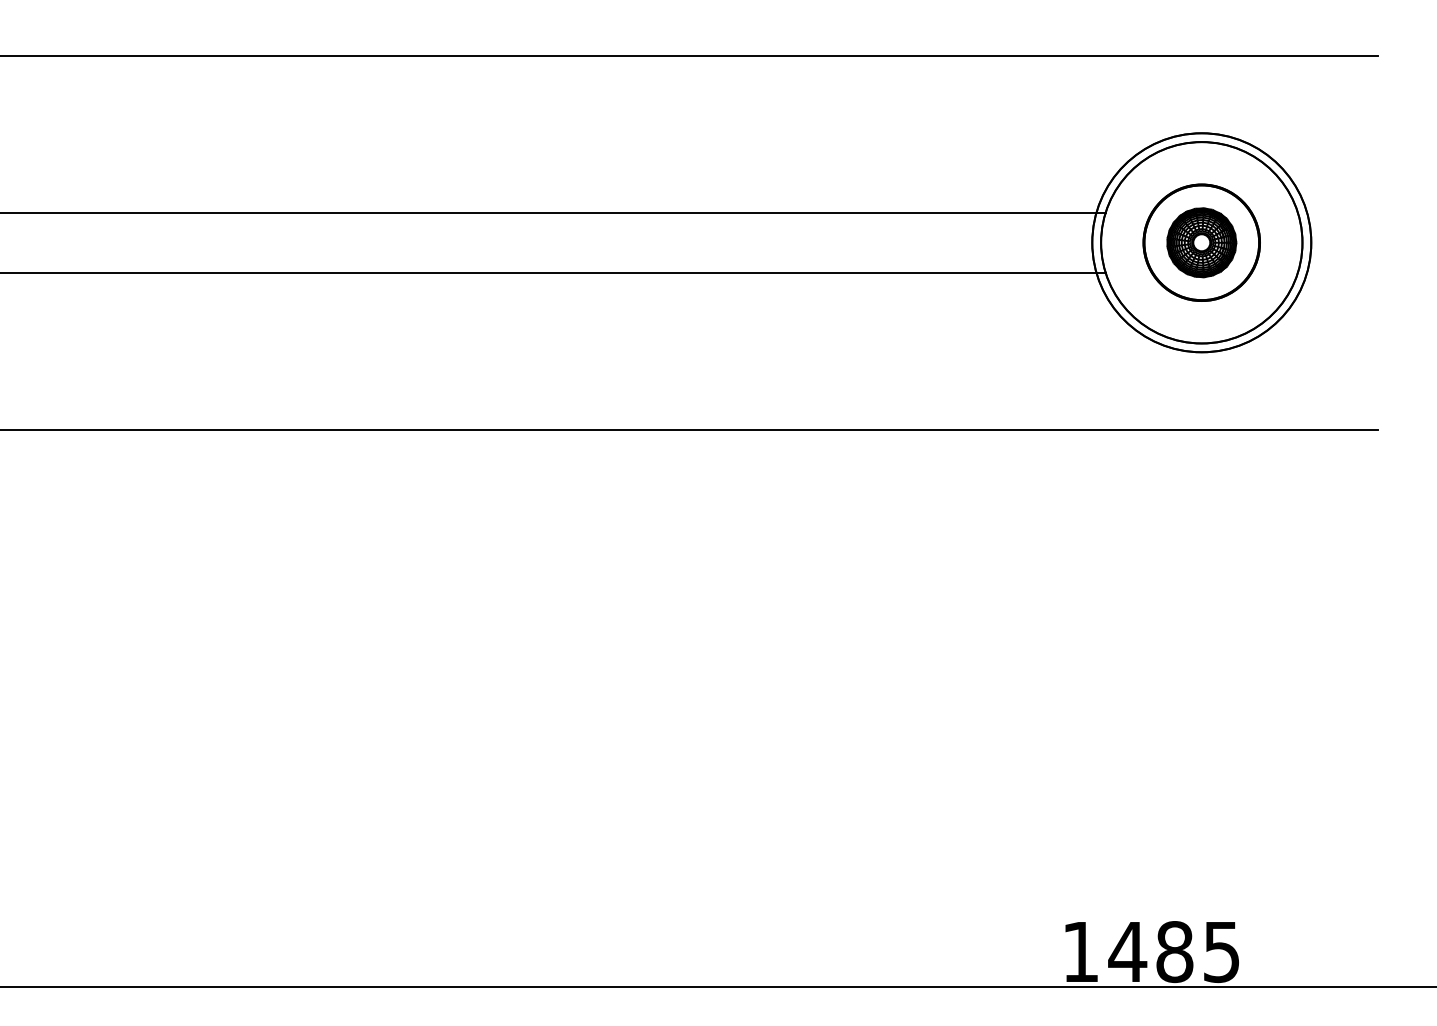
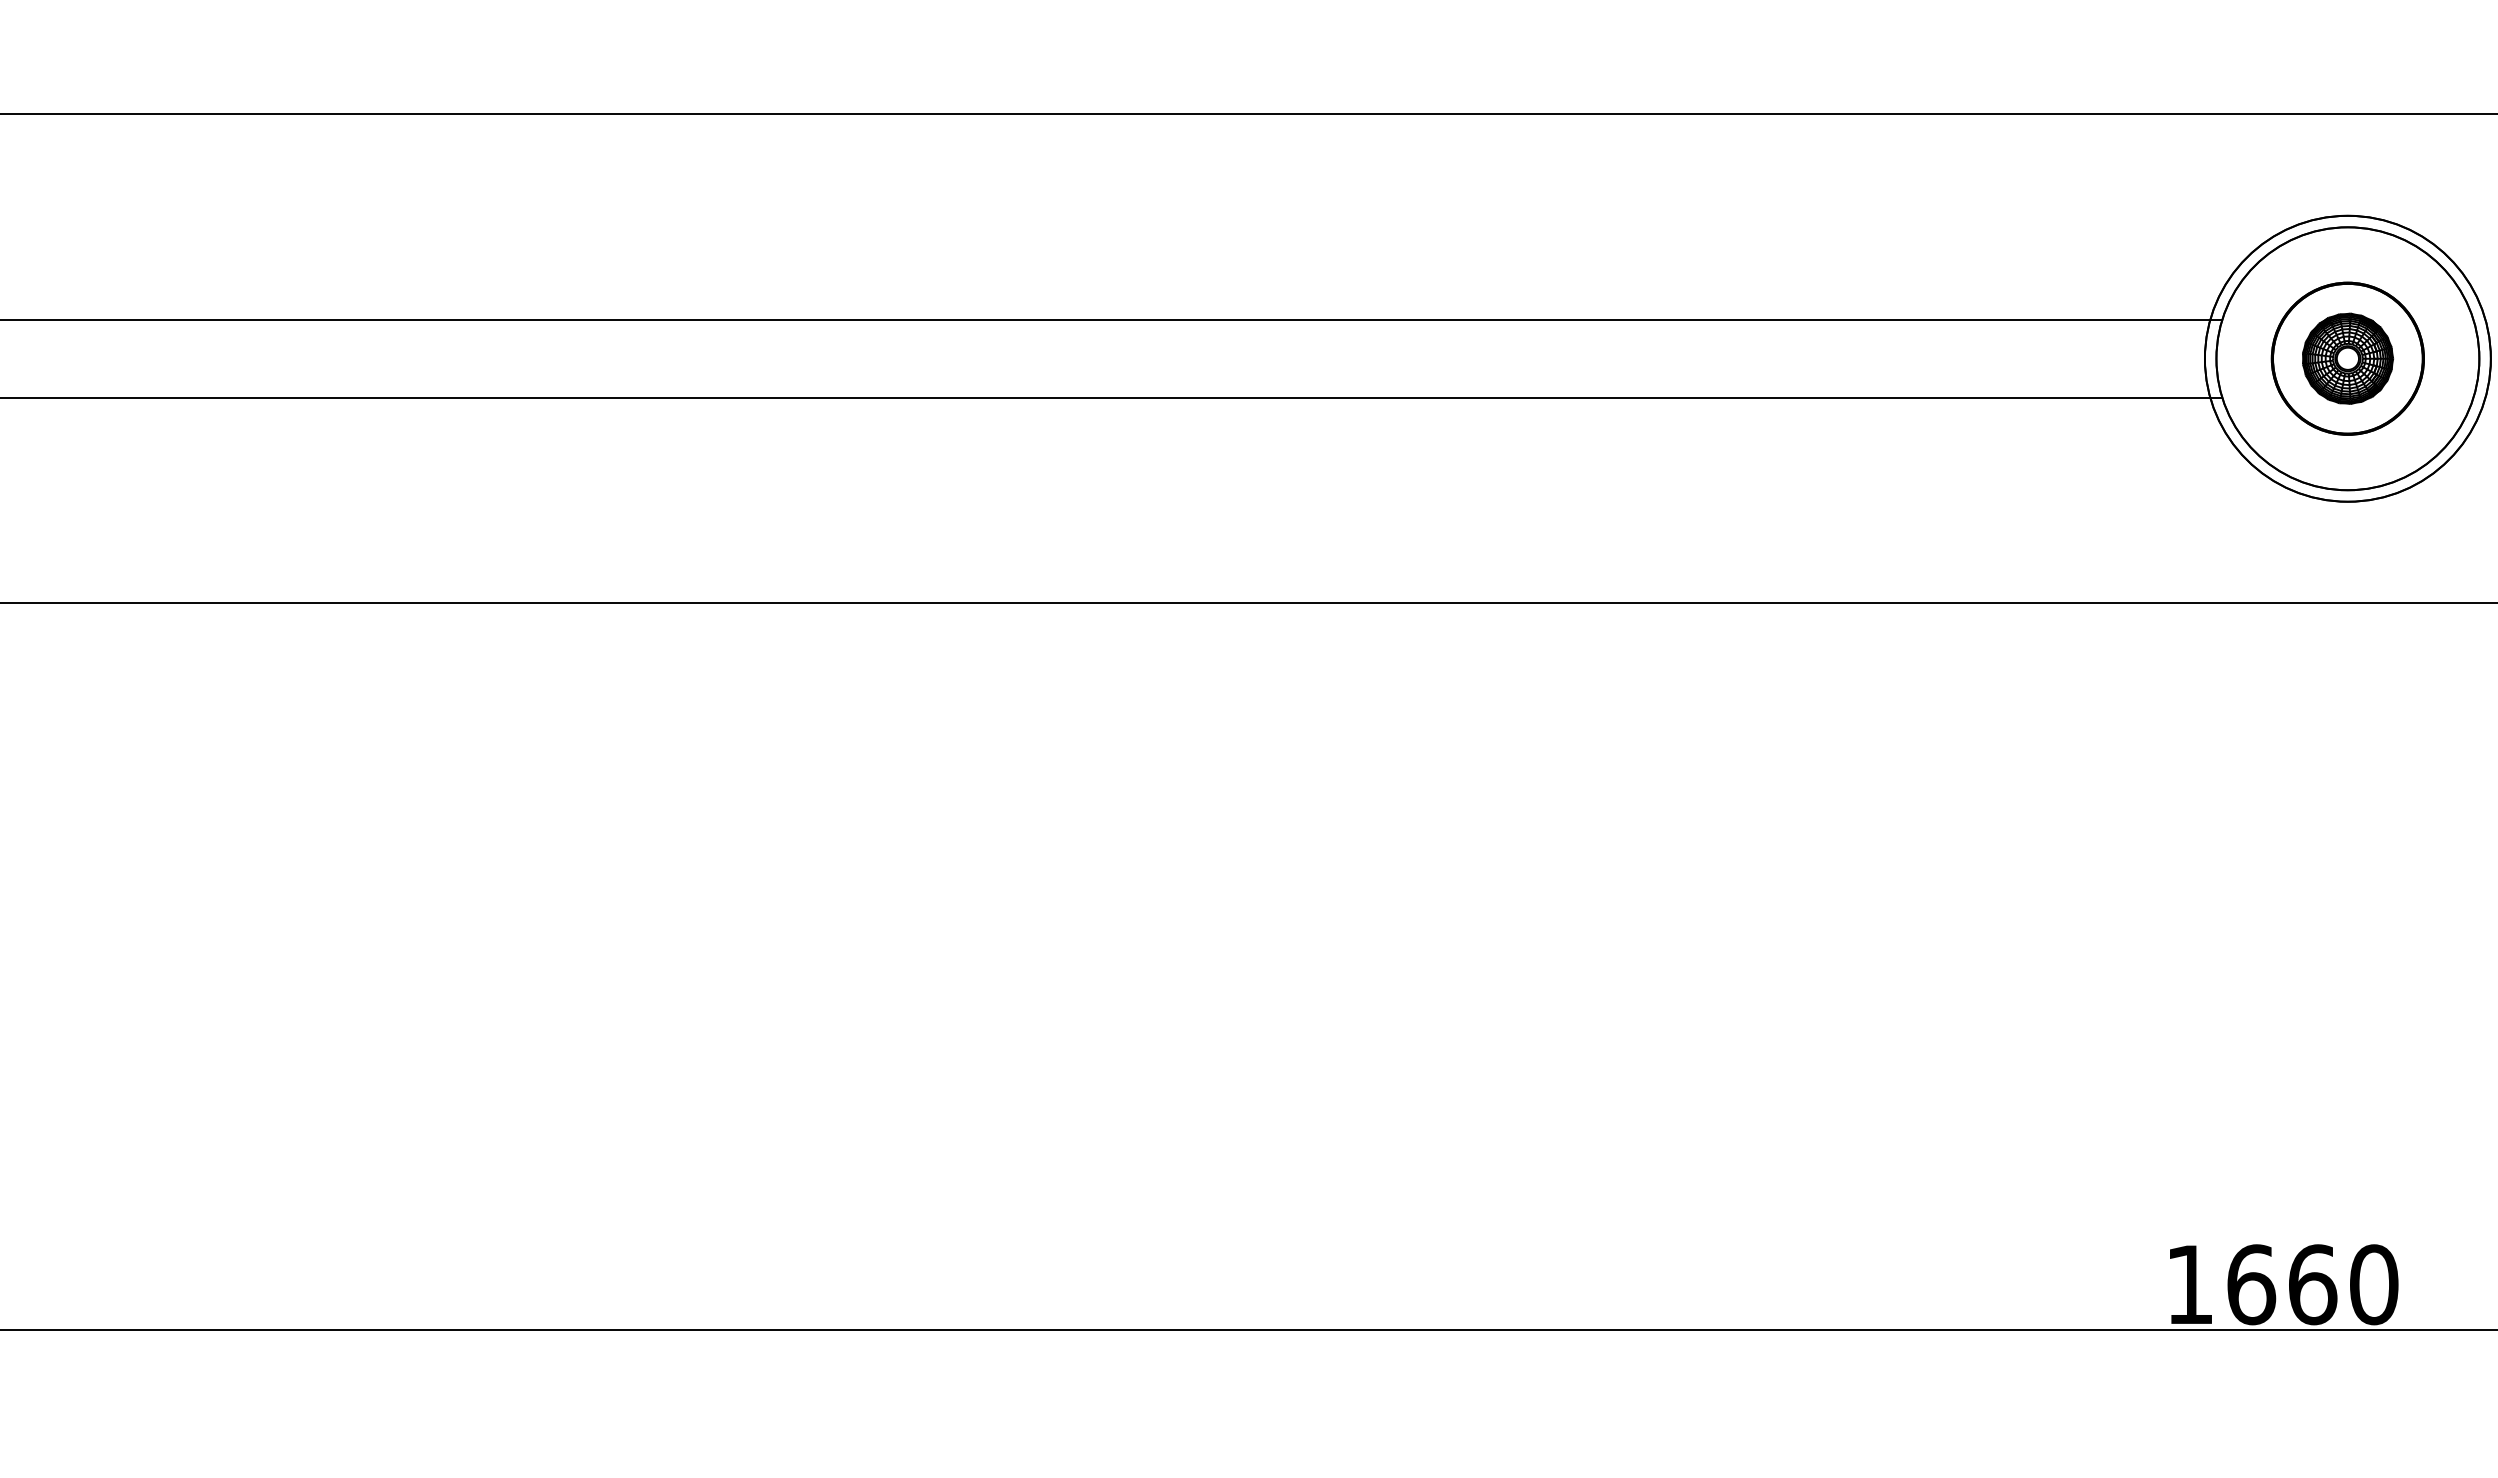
text: (1173, 951) -> (2311, 1284), 1485 -> 1660

